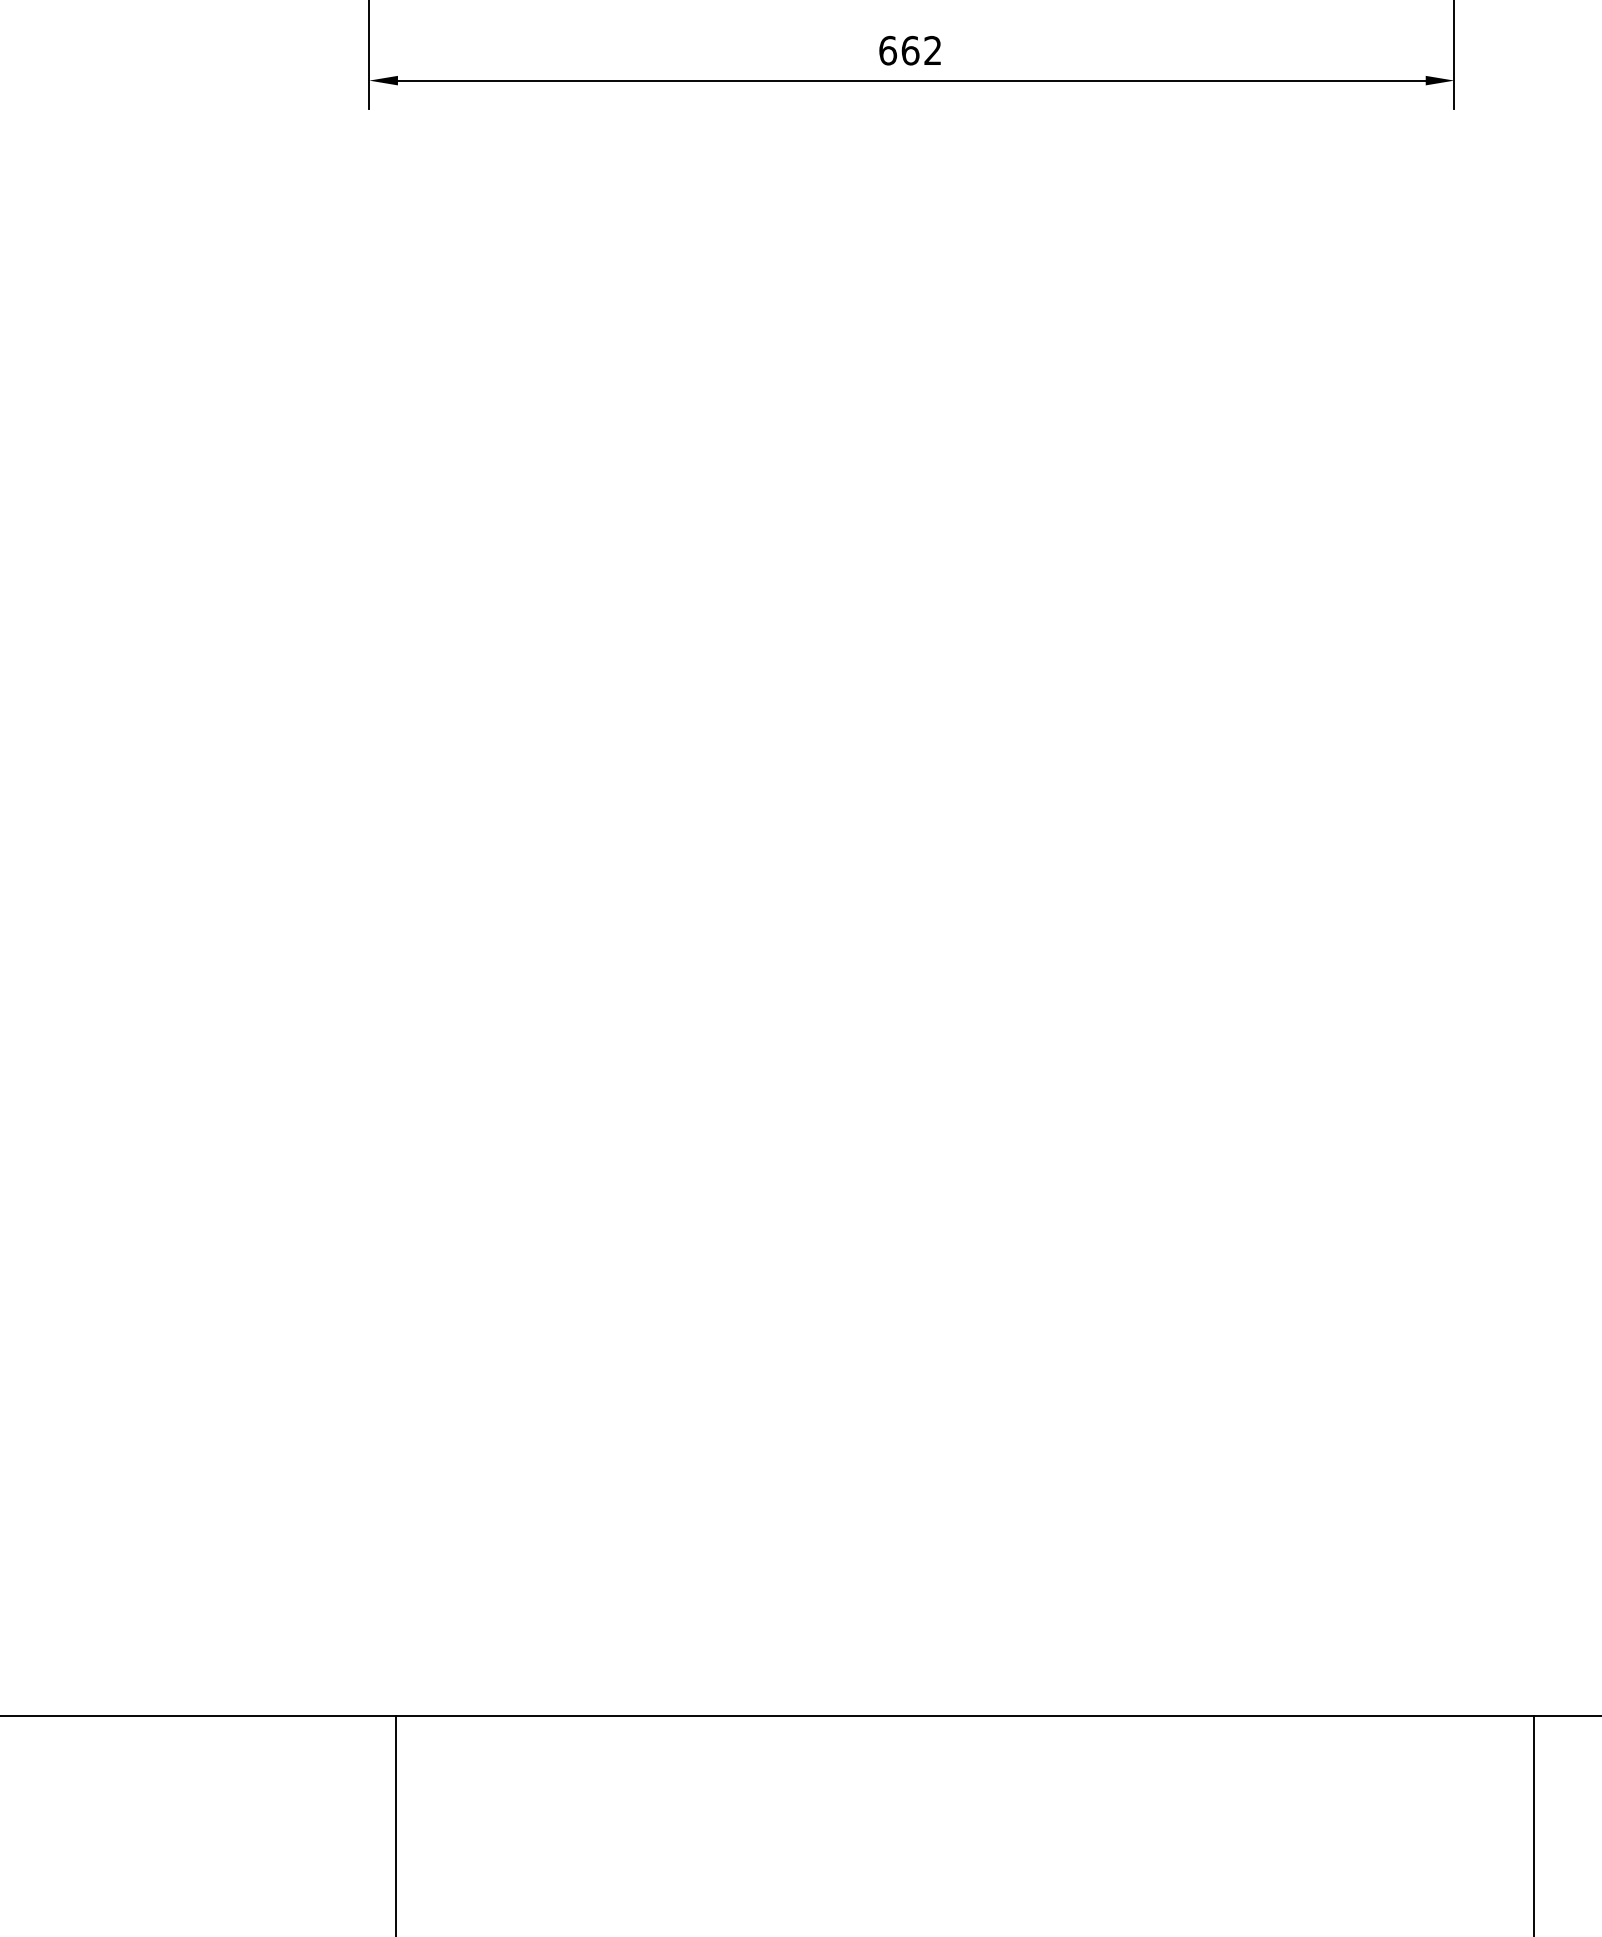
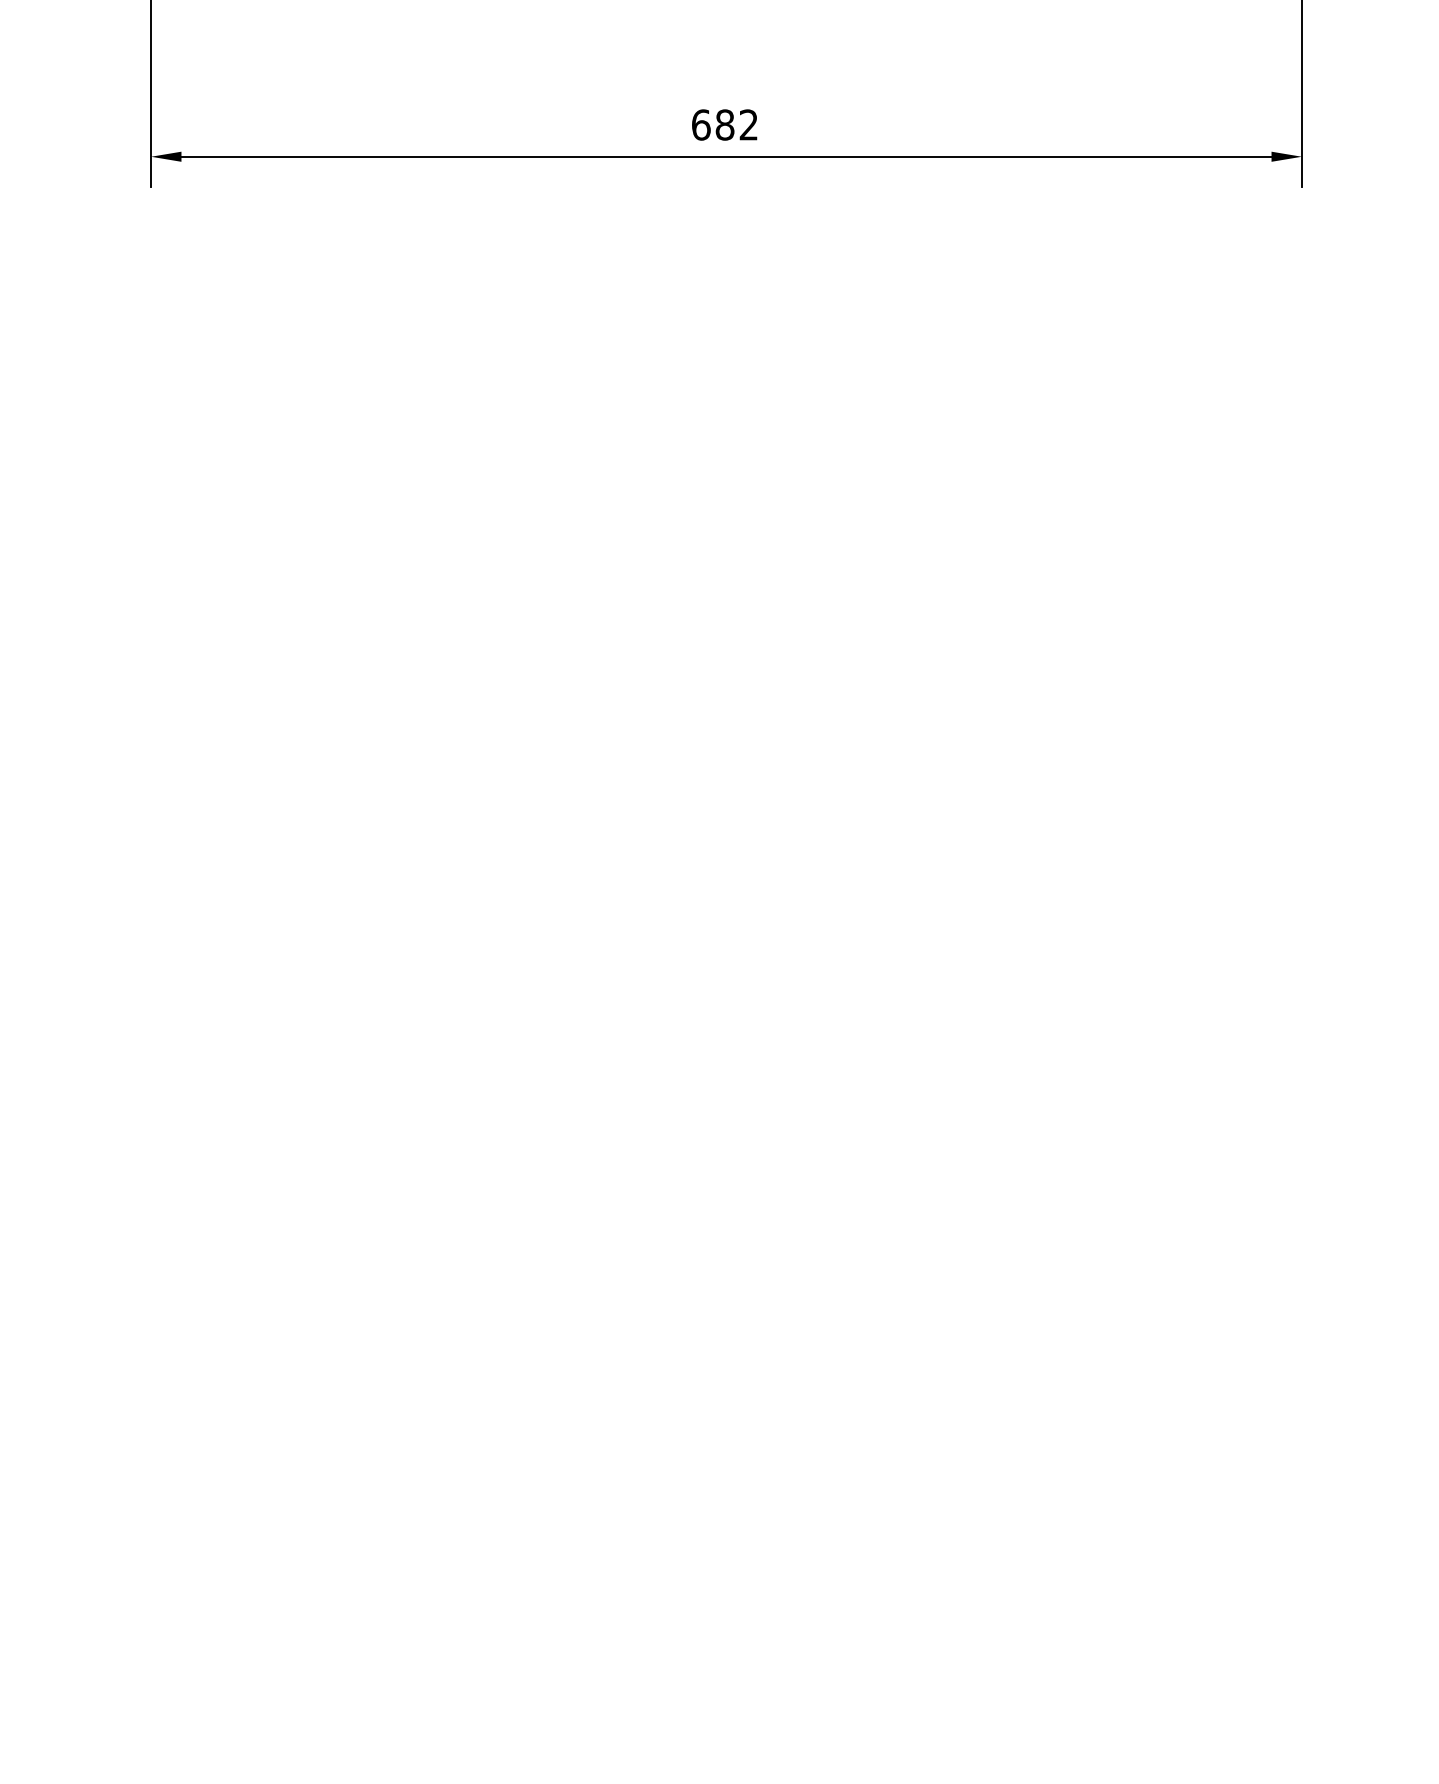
text: (910, 50) -> (725, 124), 662 -> 682

